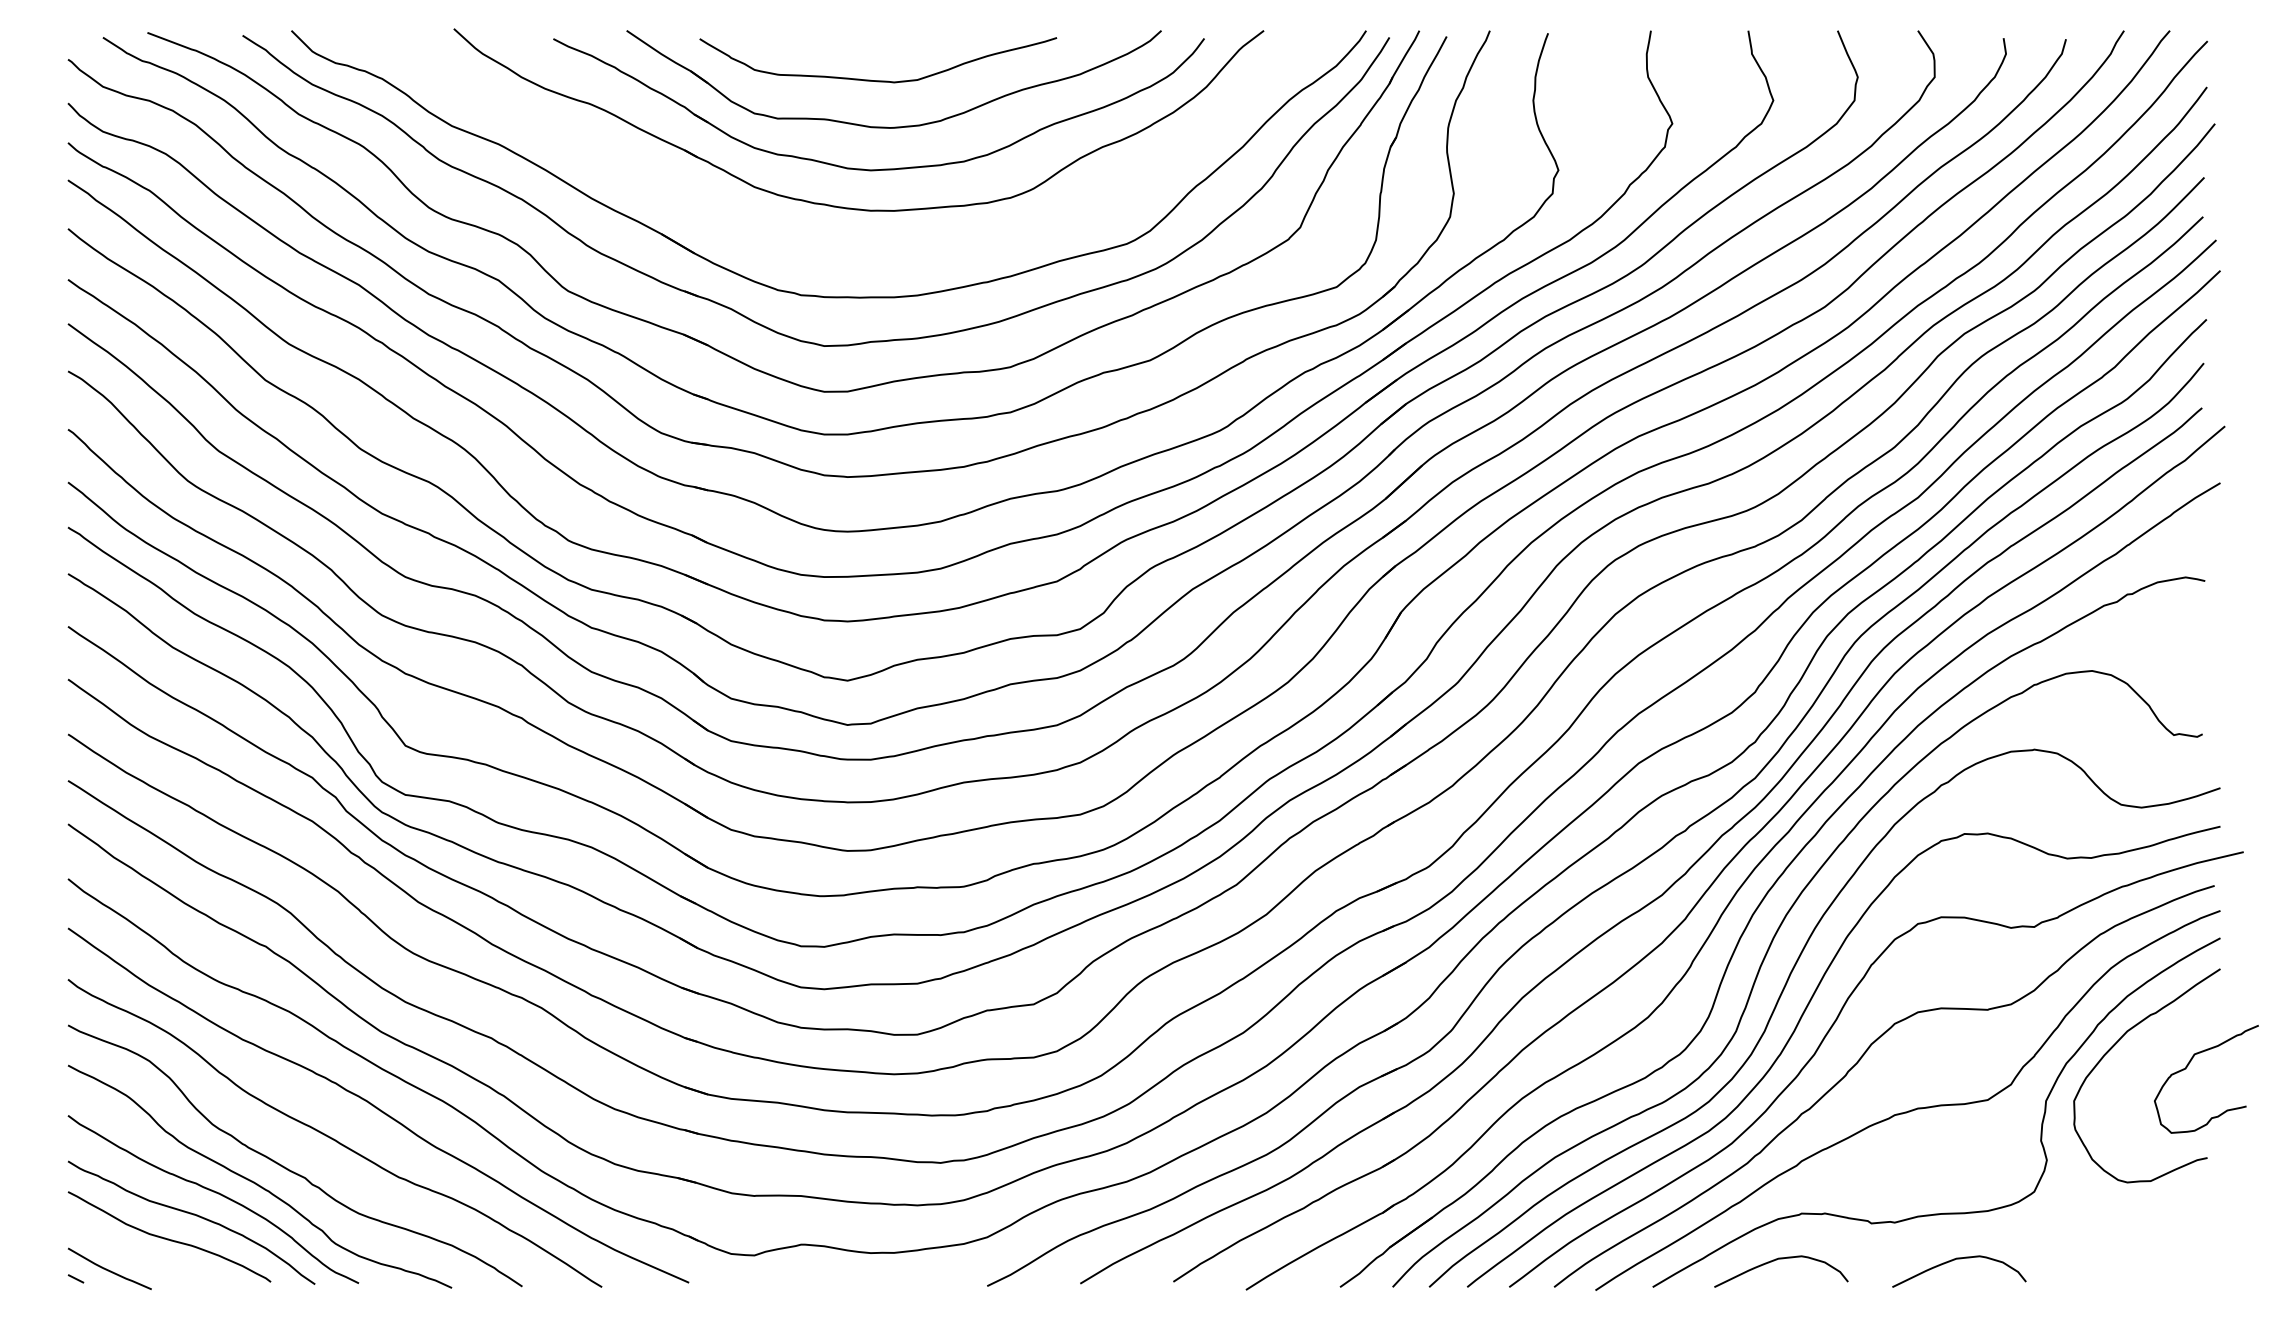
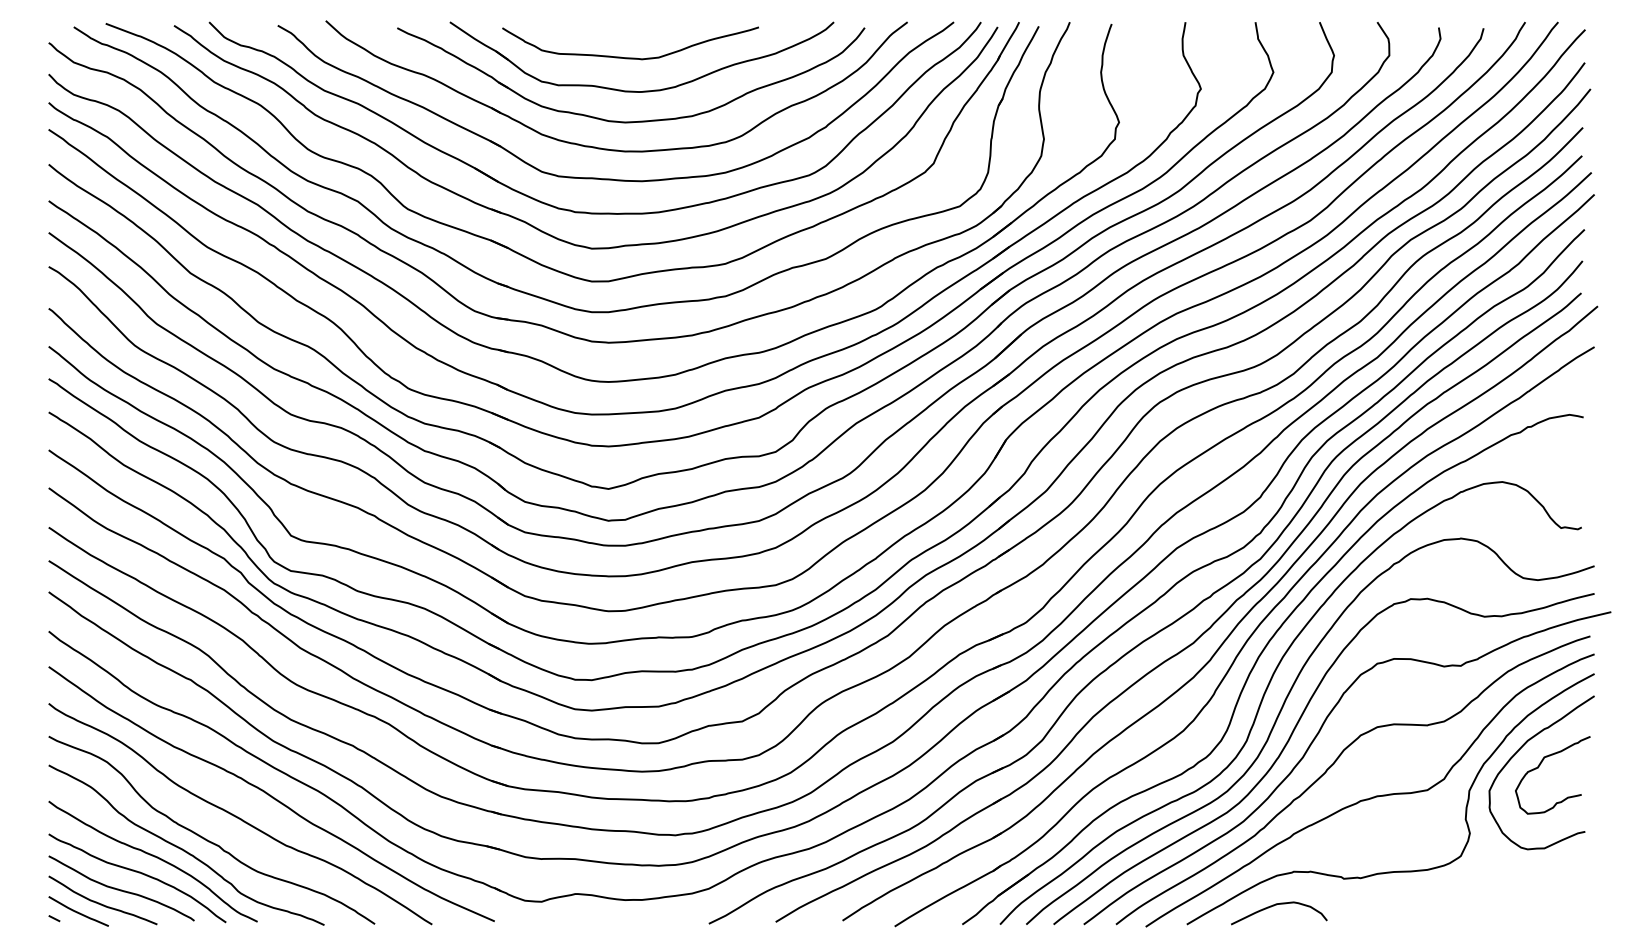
part: (849, 248) -> (609, 178), added
curve: (2187, 1067) -> (1539, 766), moved
curve: (142, 1258) -> (102, 903), added
curve: (1959, 1259) -> (1407, 904), removed

